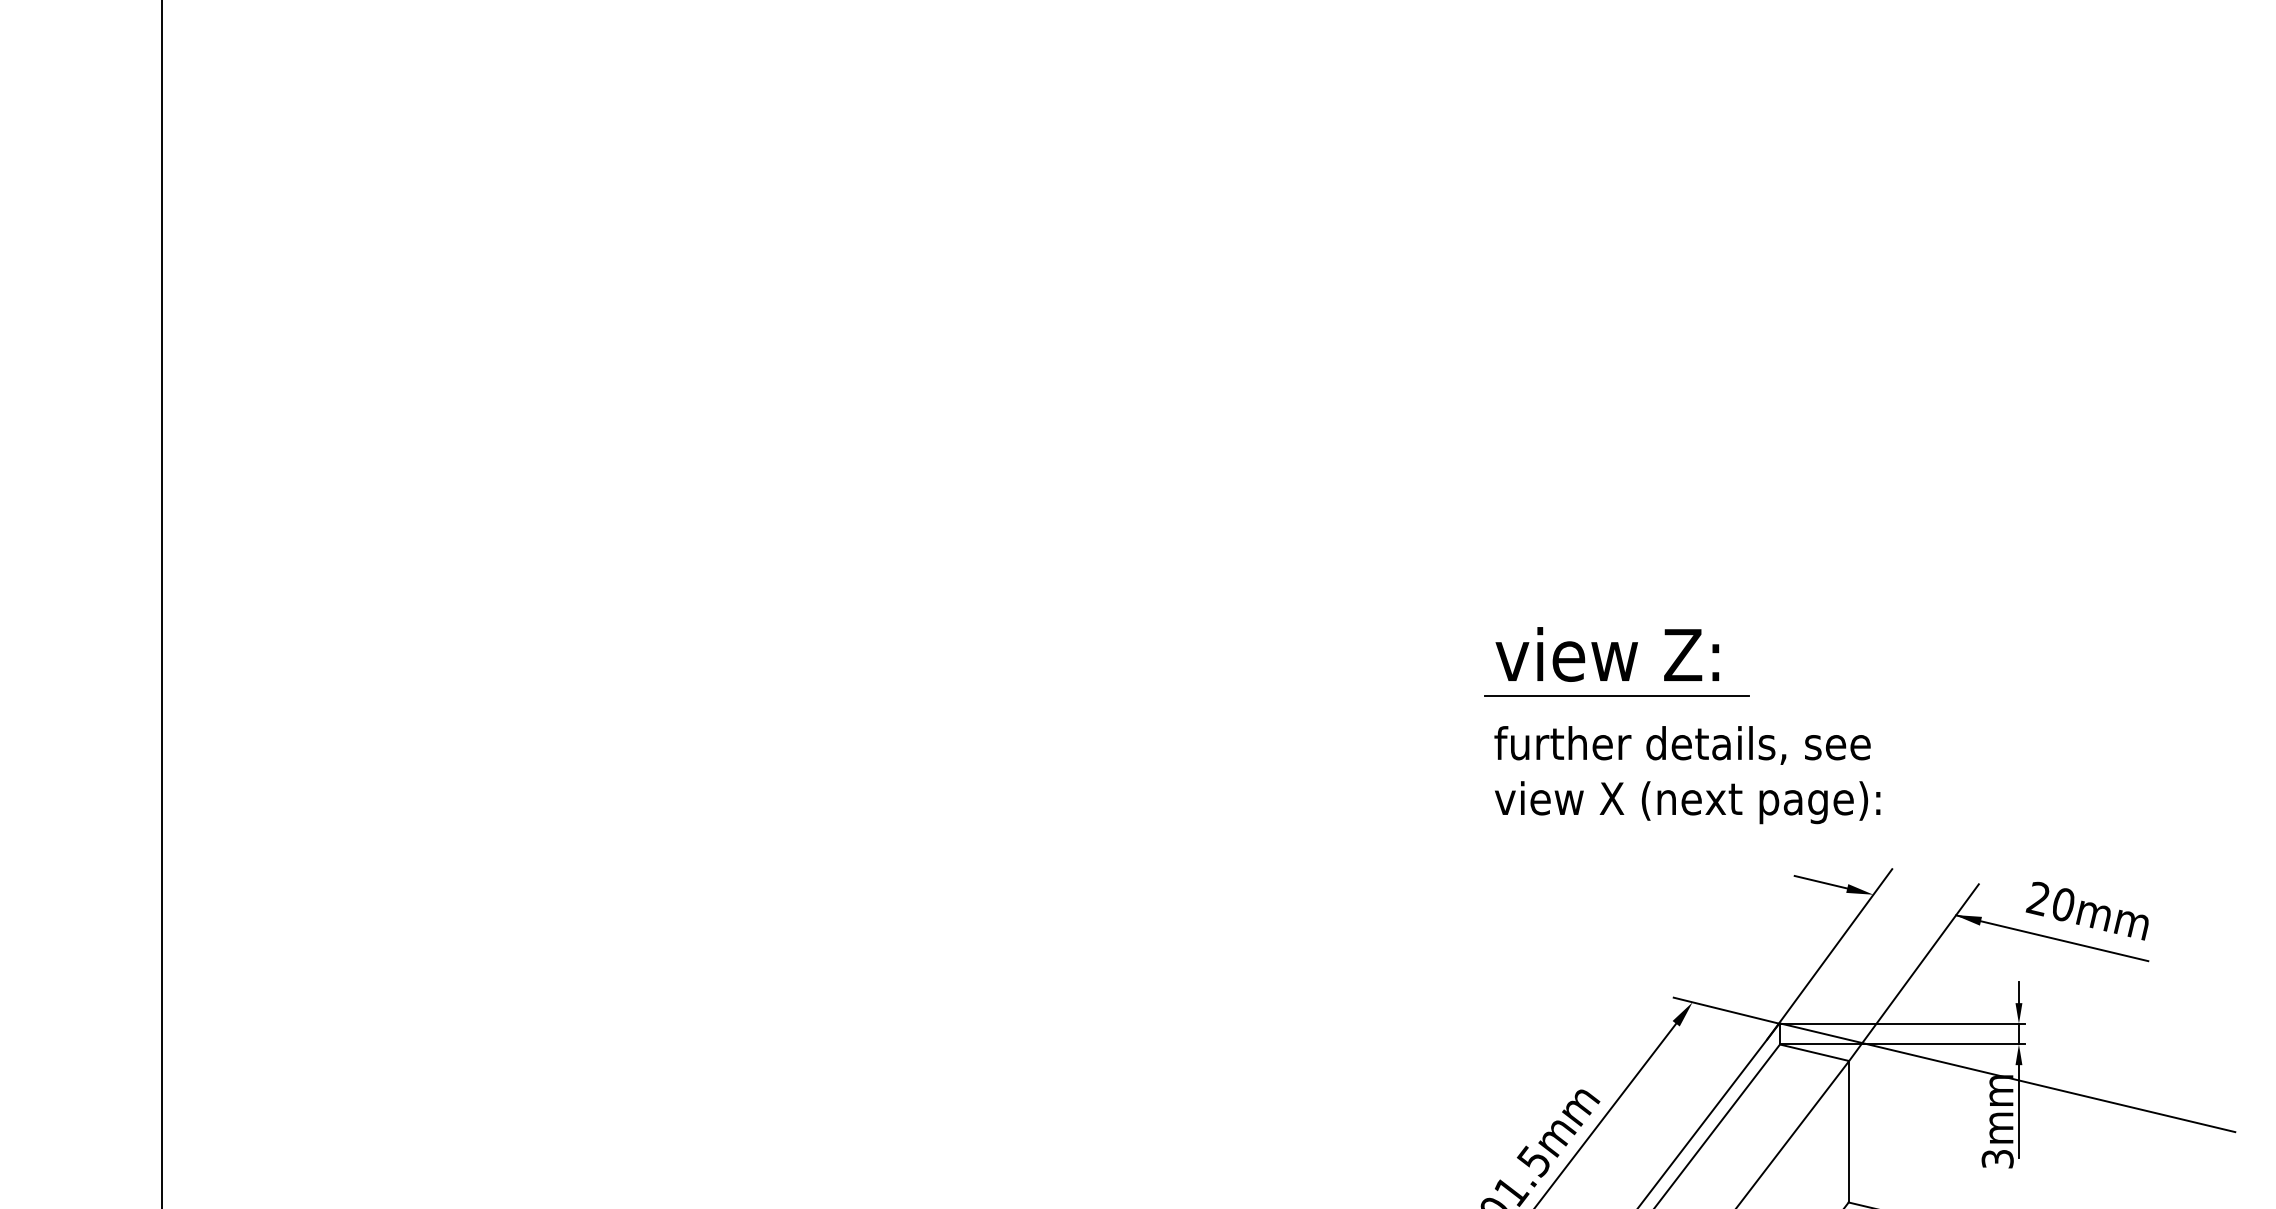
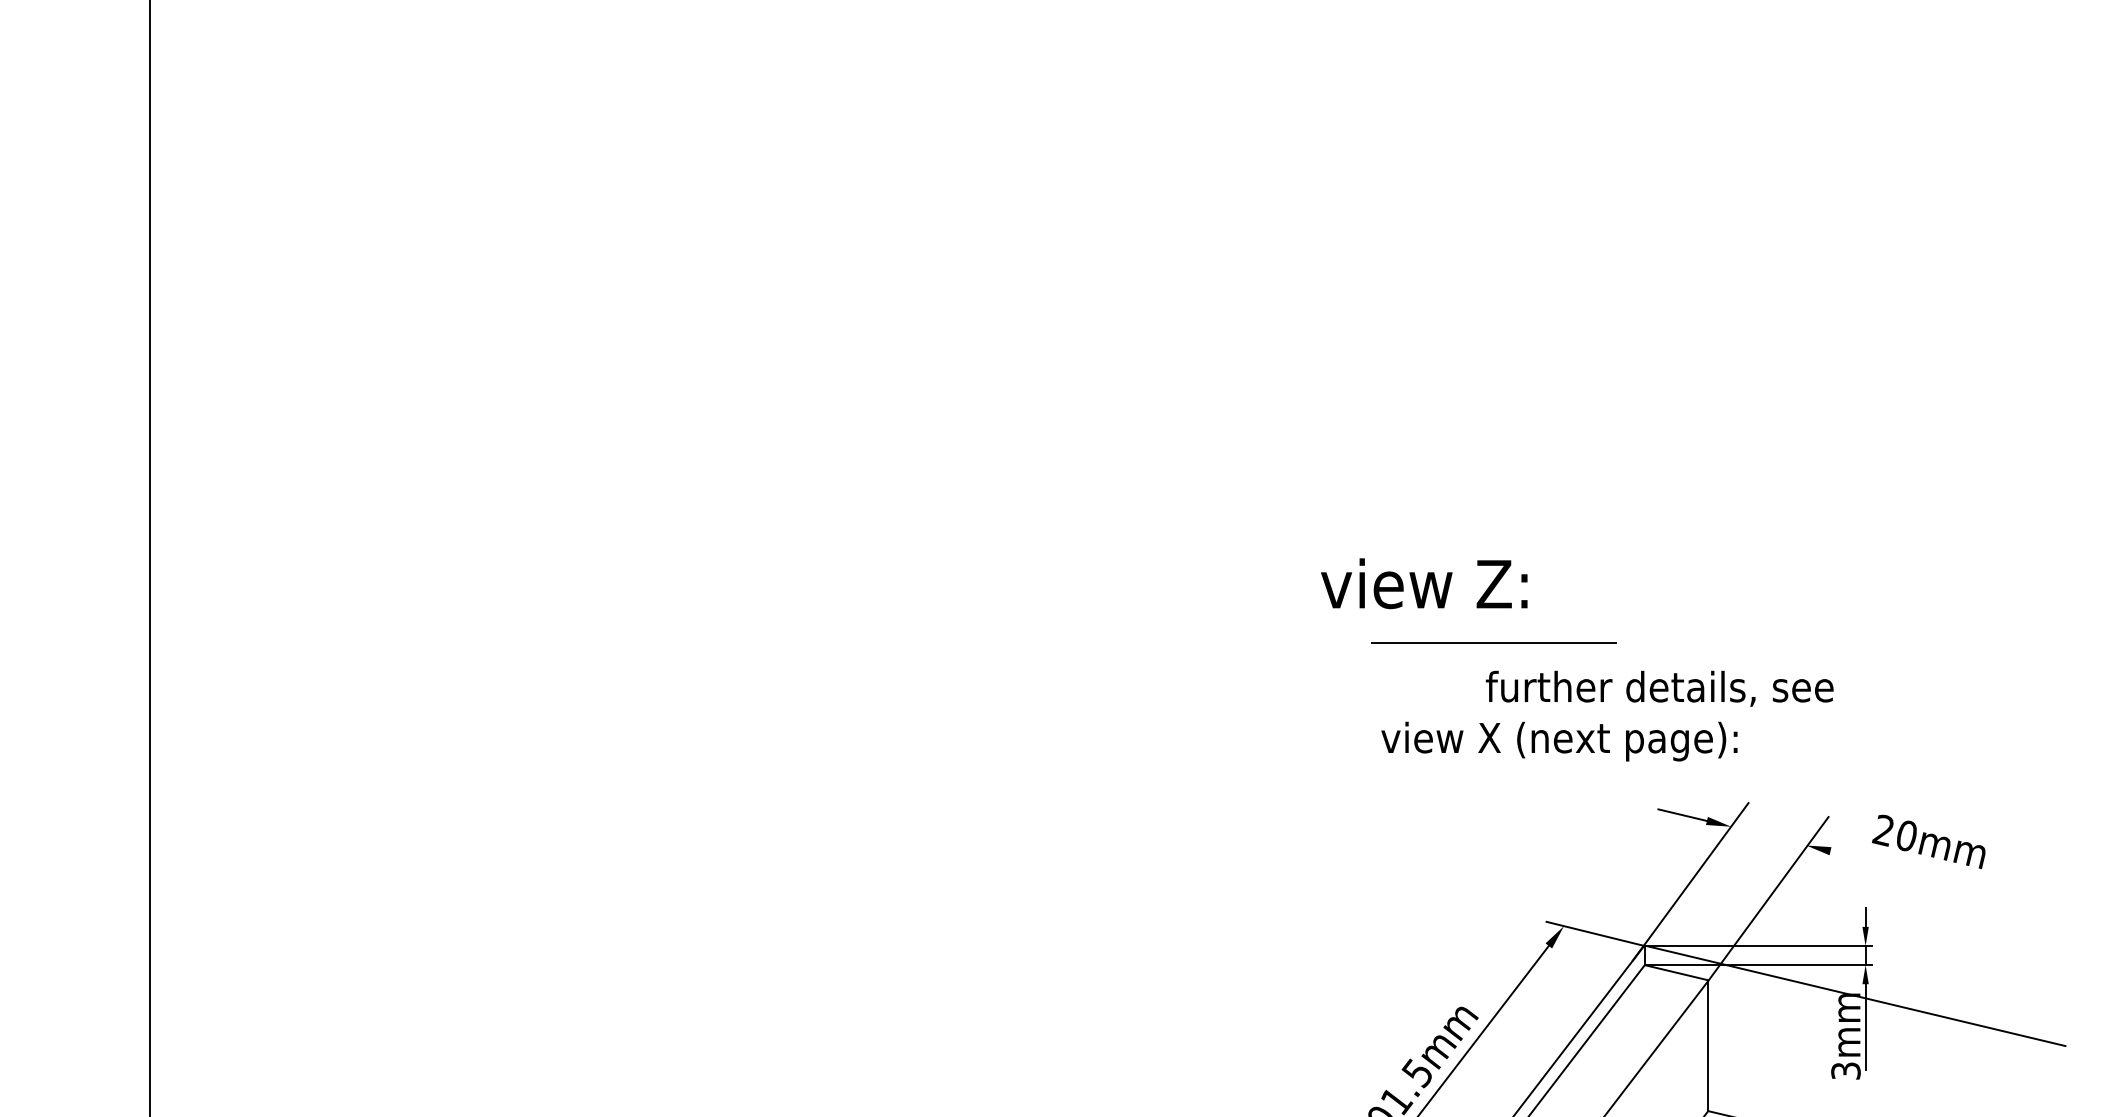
text: (1607, 654) -> (1424, 583), moved
text: (1682, 745) -> (1659, 688), moved
line: (2052, 937) -> (1896, 866), removed

